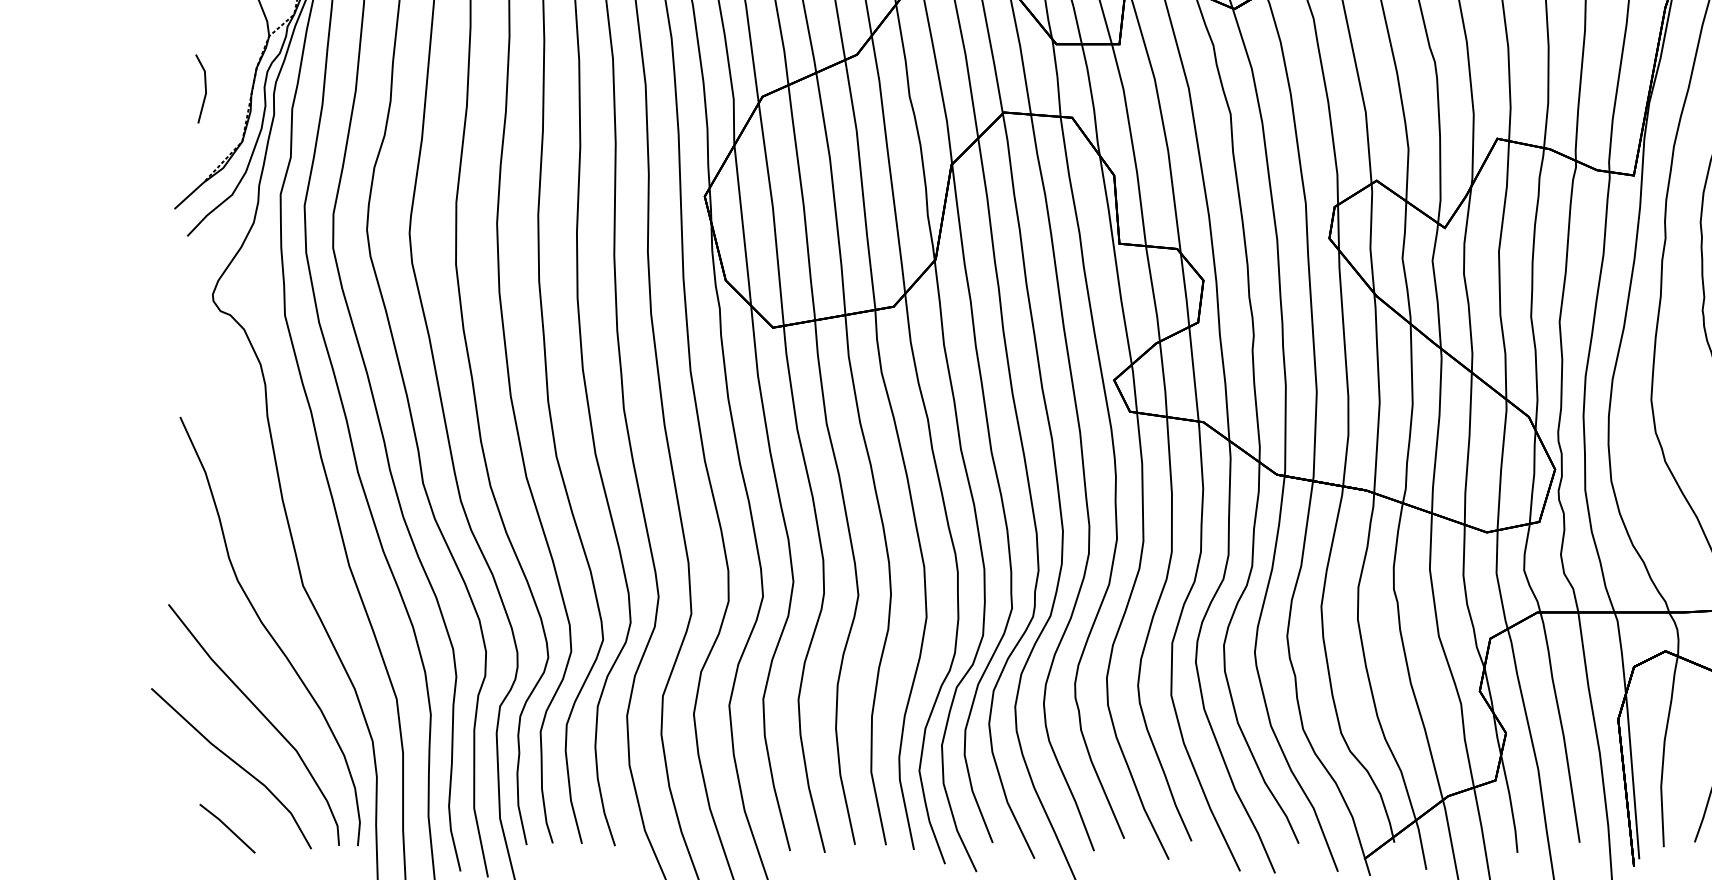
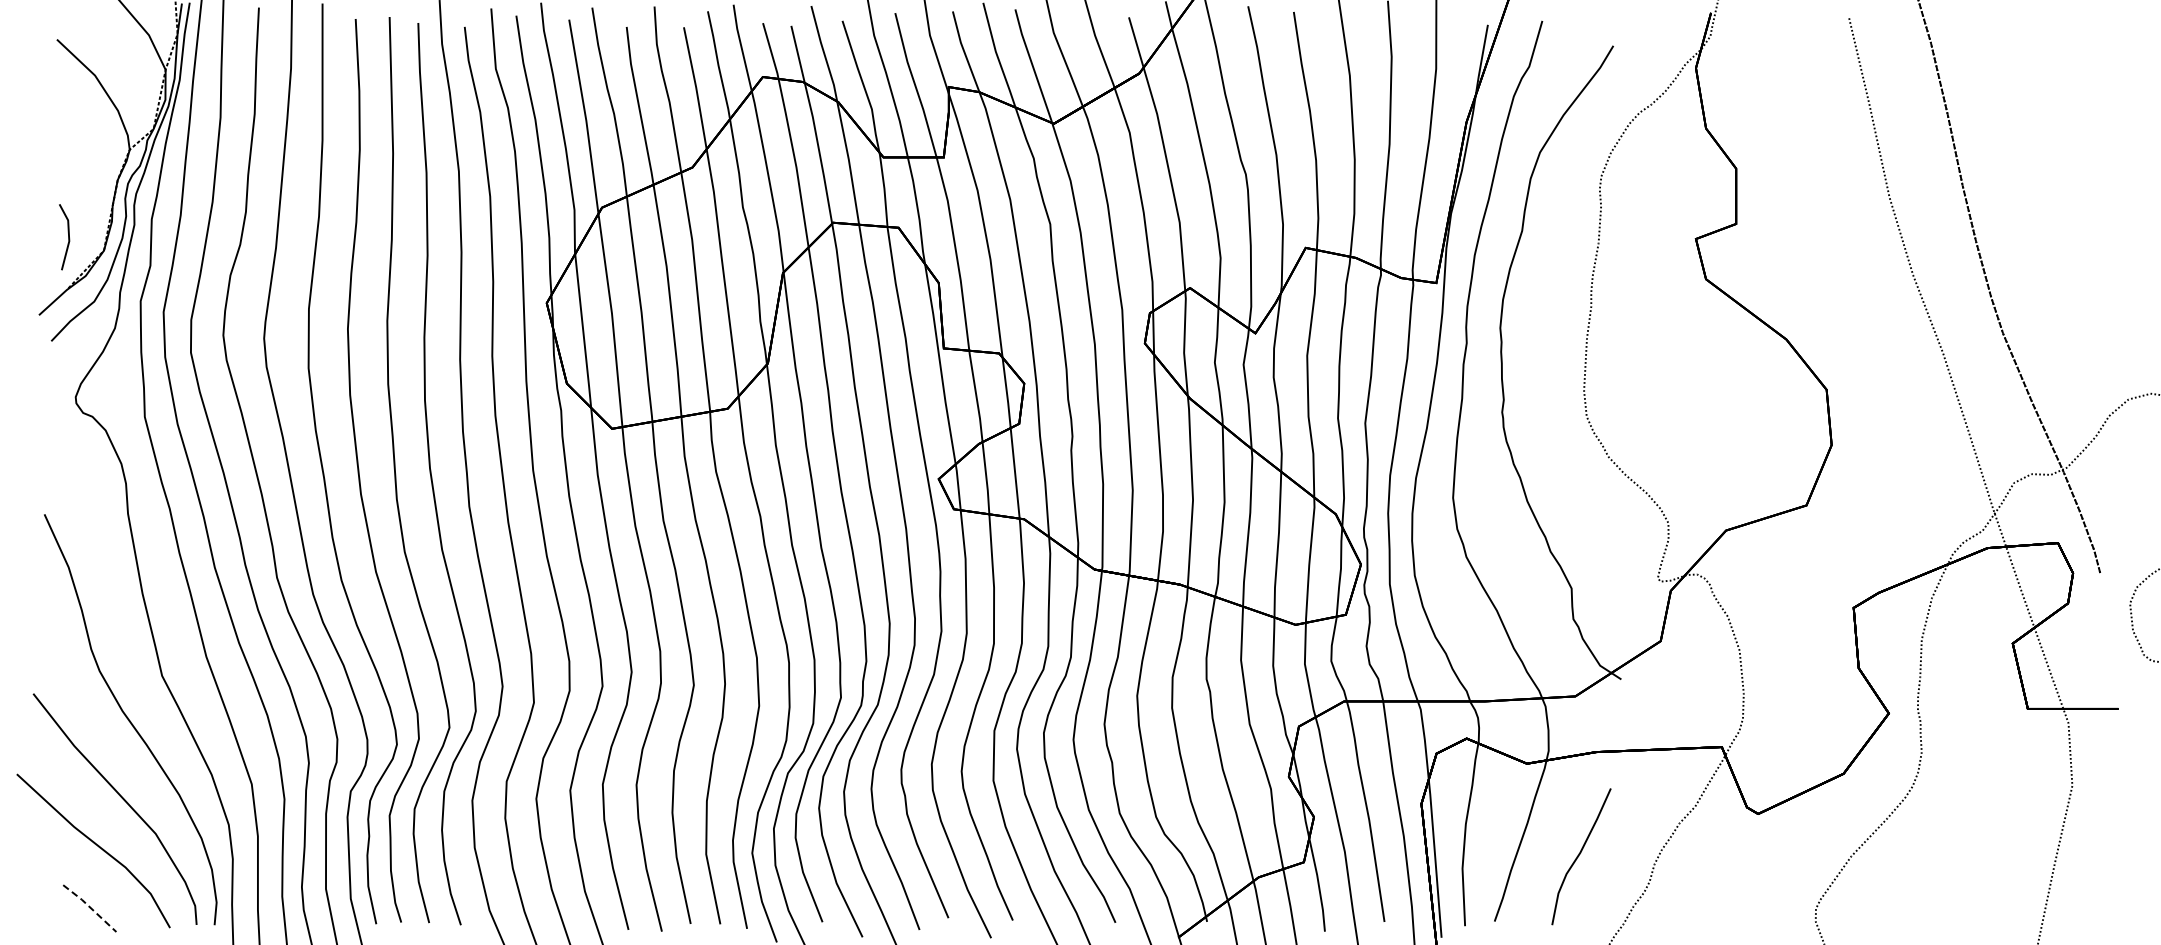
line: (205, 89) -> (68, 237), moved
line: (228, 827) -> (90, 907), solid -> dashed

